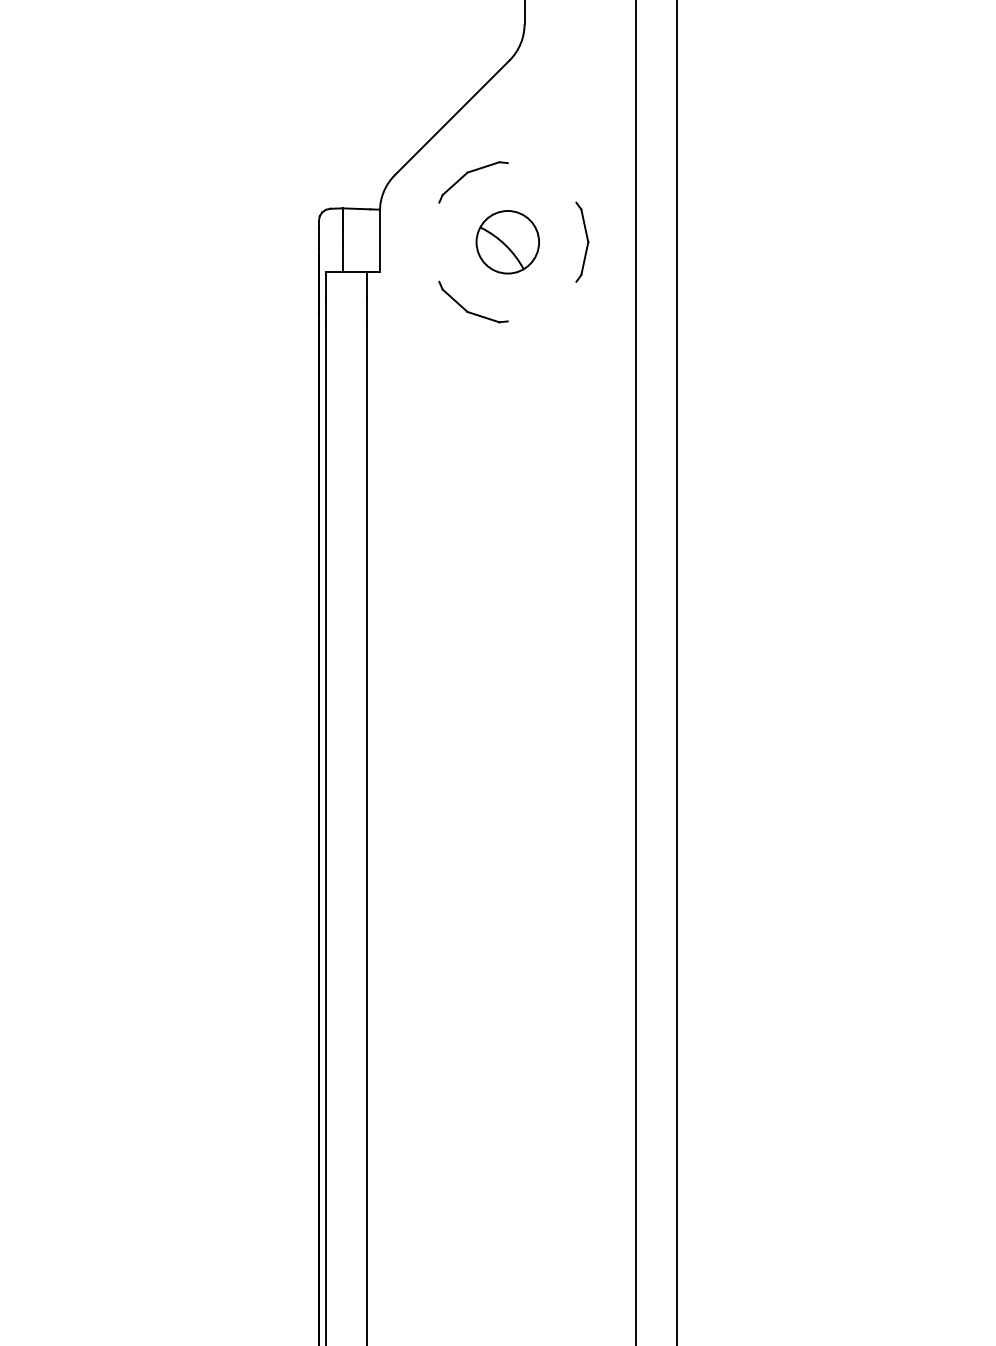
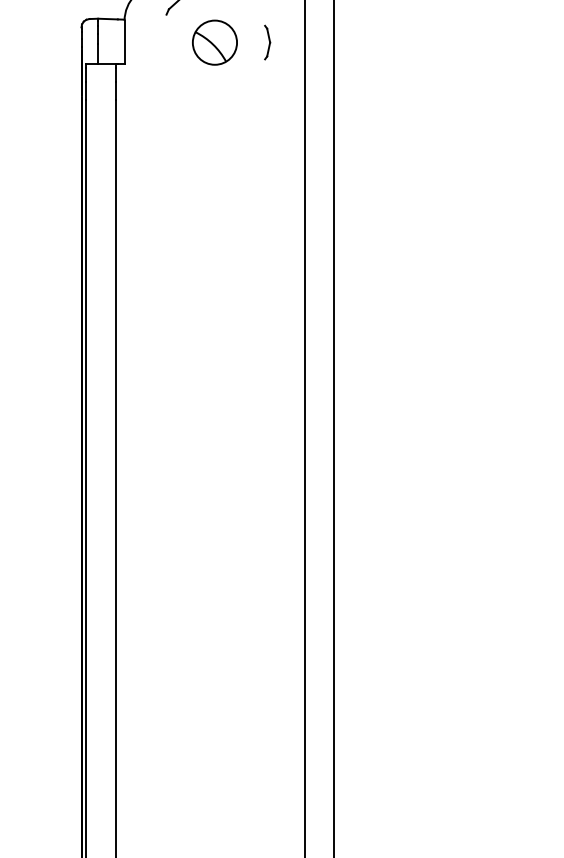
part: (582, 241) -> (267, 42), size x0.6
part: (465, 308) -> (185, 89), removed

